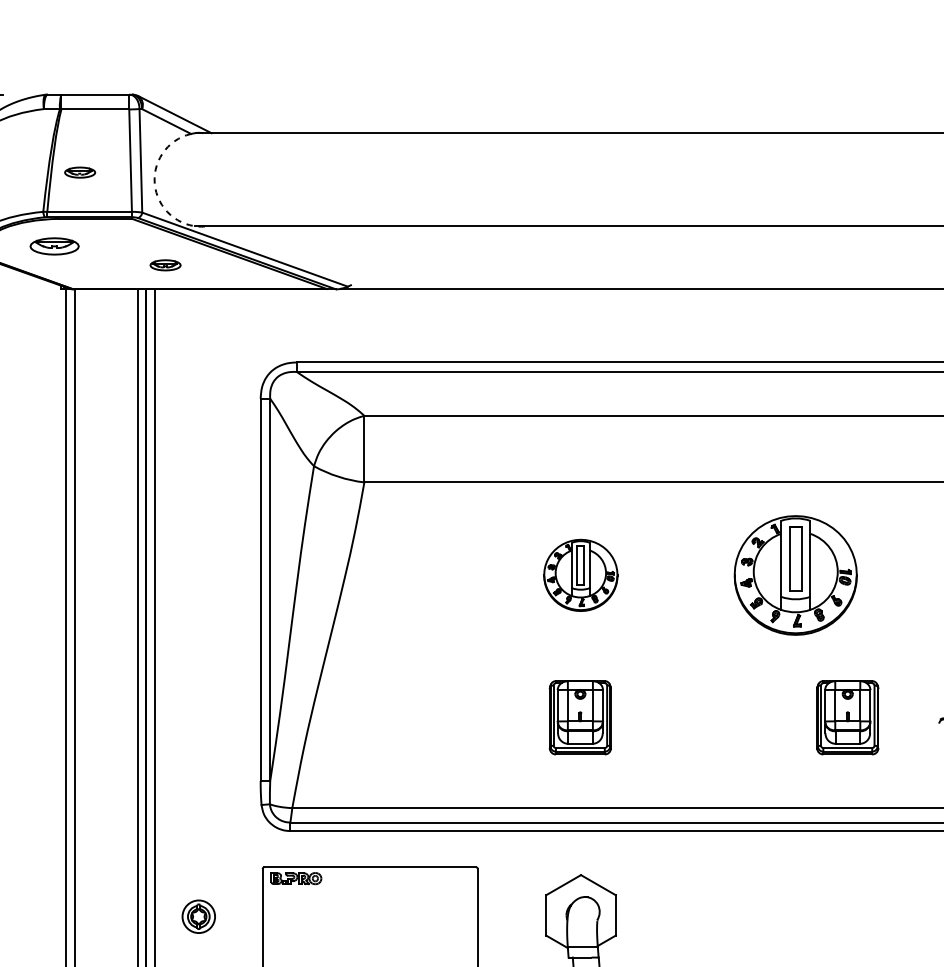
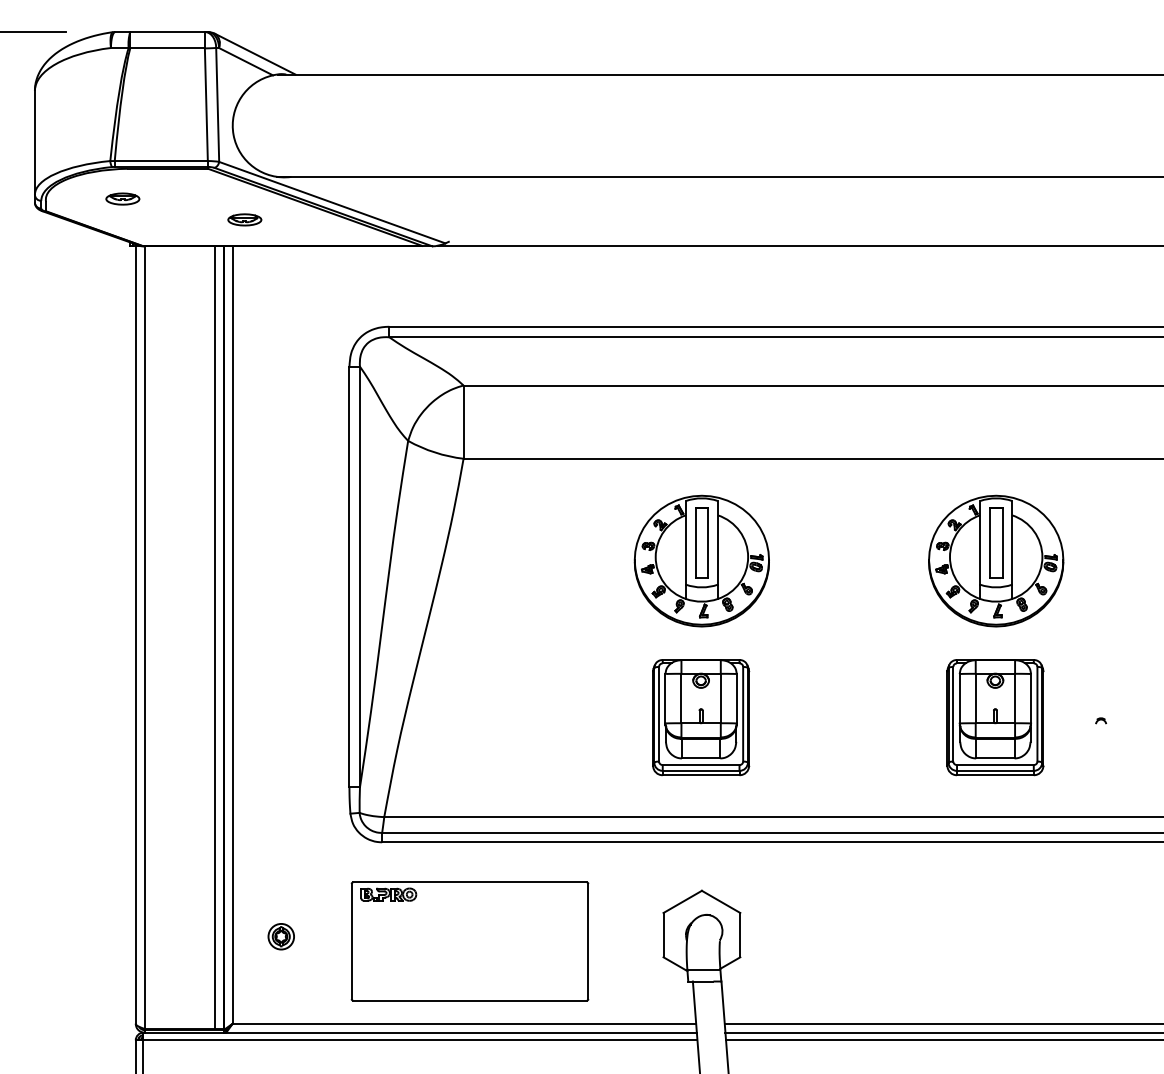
part: (79, 172) -> (150, 117), removed
arc: (155, 187) -> (233, 134), dashed -> solid
part: (54, 245) -> (122, 198), size x0.62
part: (580, 574) -> (701, 560), size x1.67
part: (796, 574) -> (996, 560), moved
part: (580, 717) -> (701, 717), size x1.43
part: (847, 717) -> (995, 717), size x1.43
part: (197, 916) -> (280, 936), size x0.71

